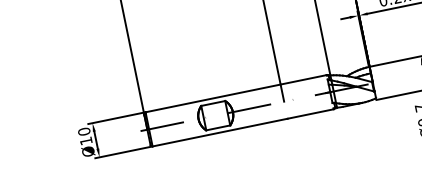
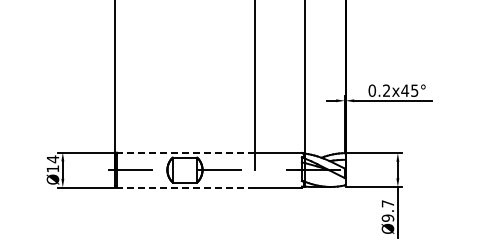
line: (212, 98) -> (185, 152), solid -> dashed
text: (83, 131) -> (52, 159), Ø10 -> Ø14
line: (219, 132) -> (185, 187), solid -> dashed

